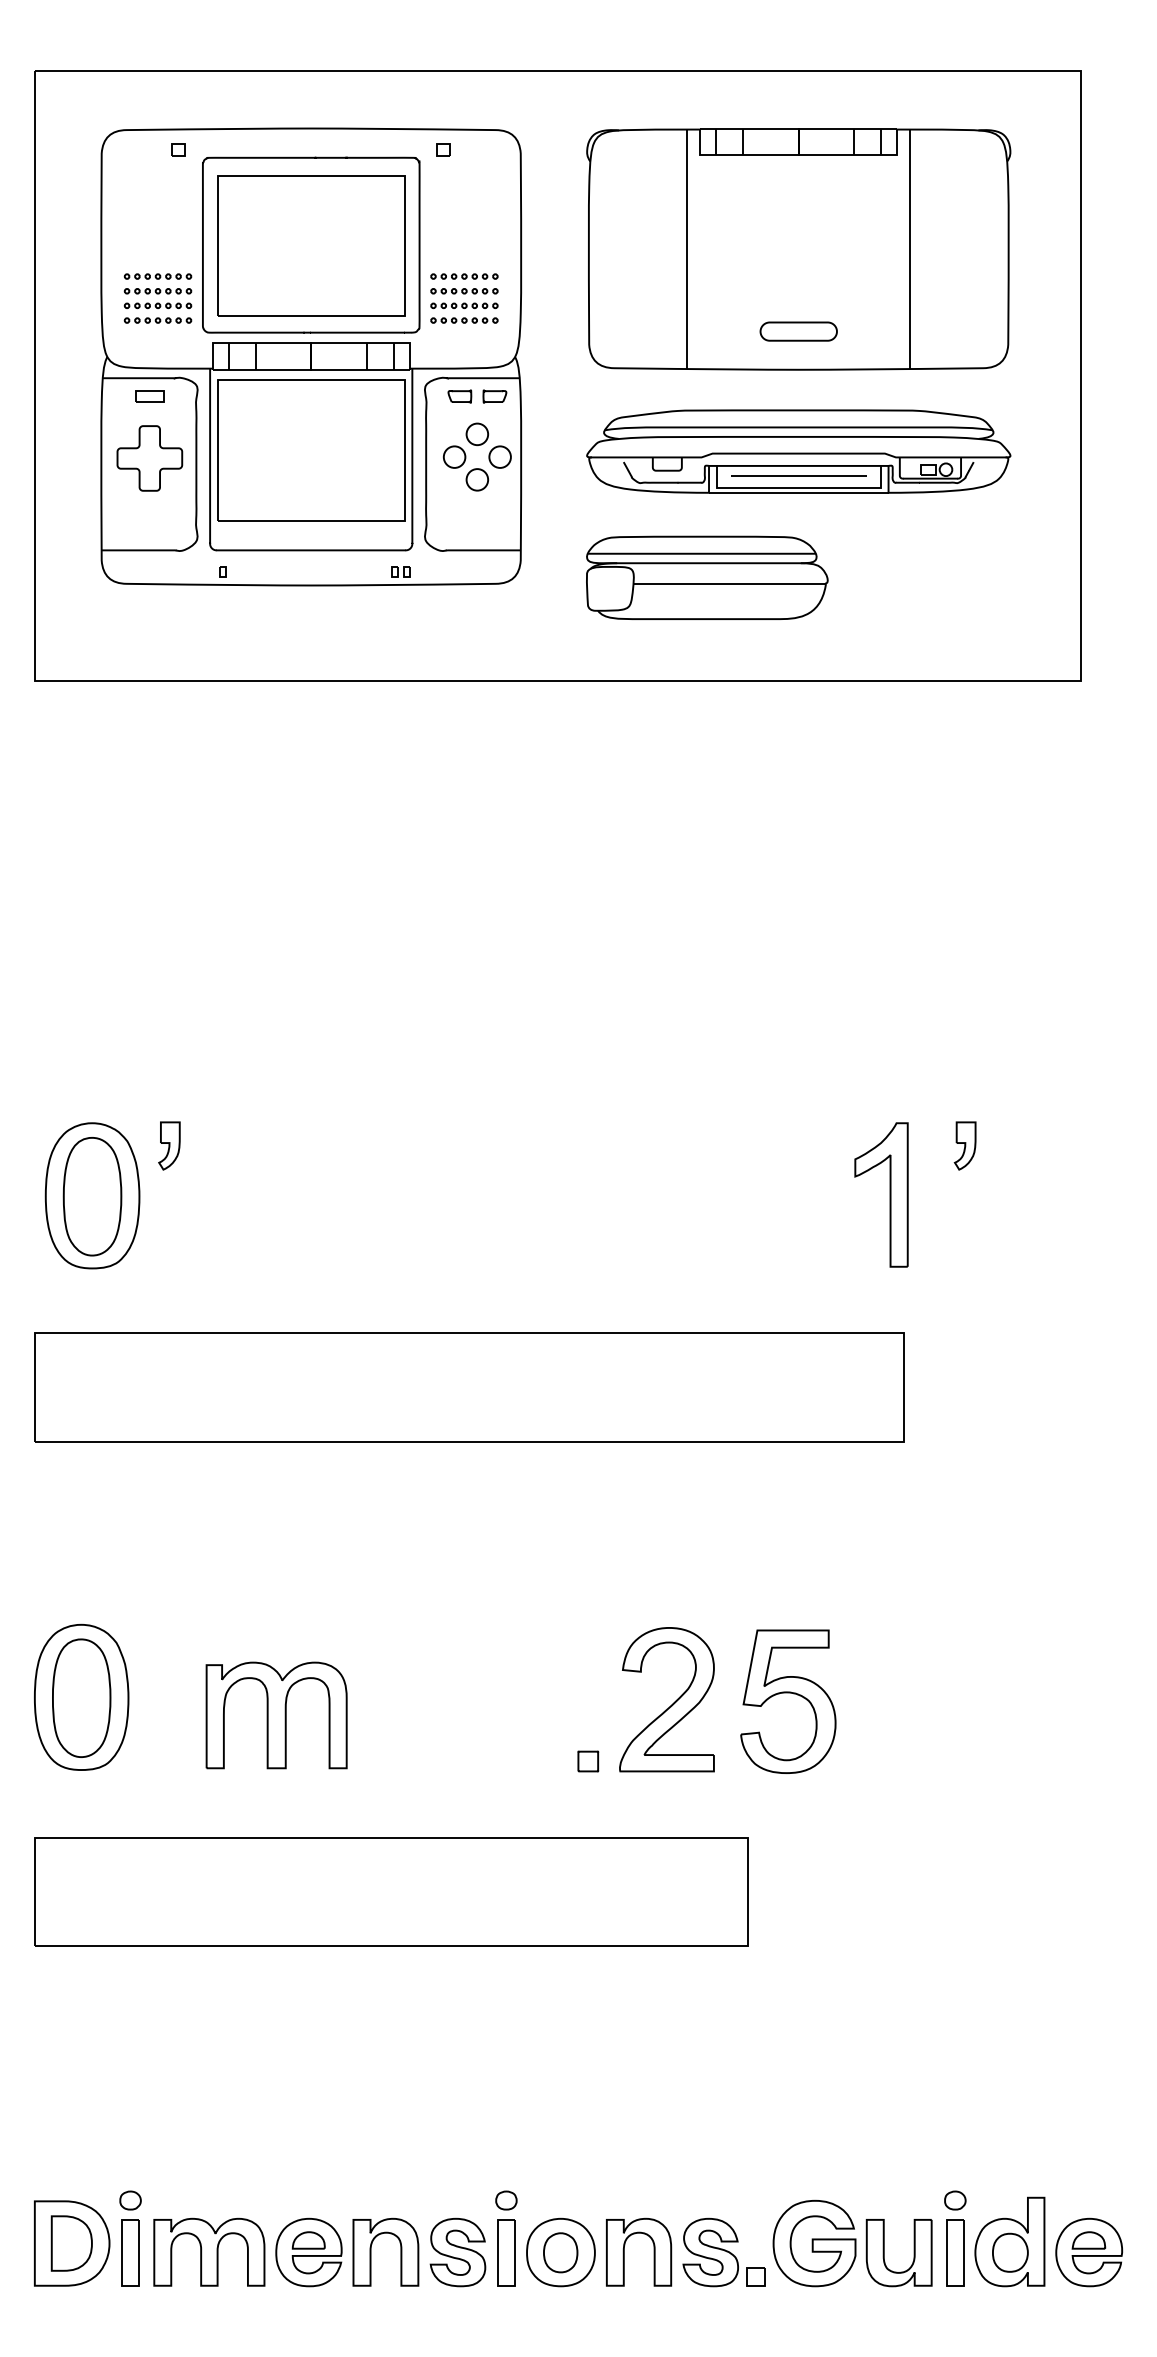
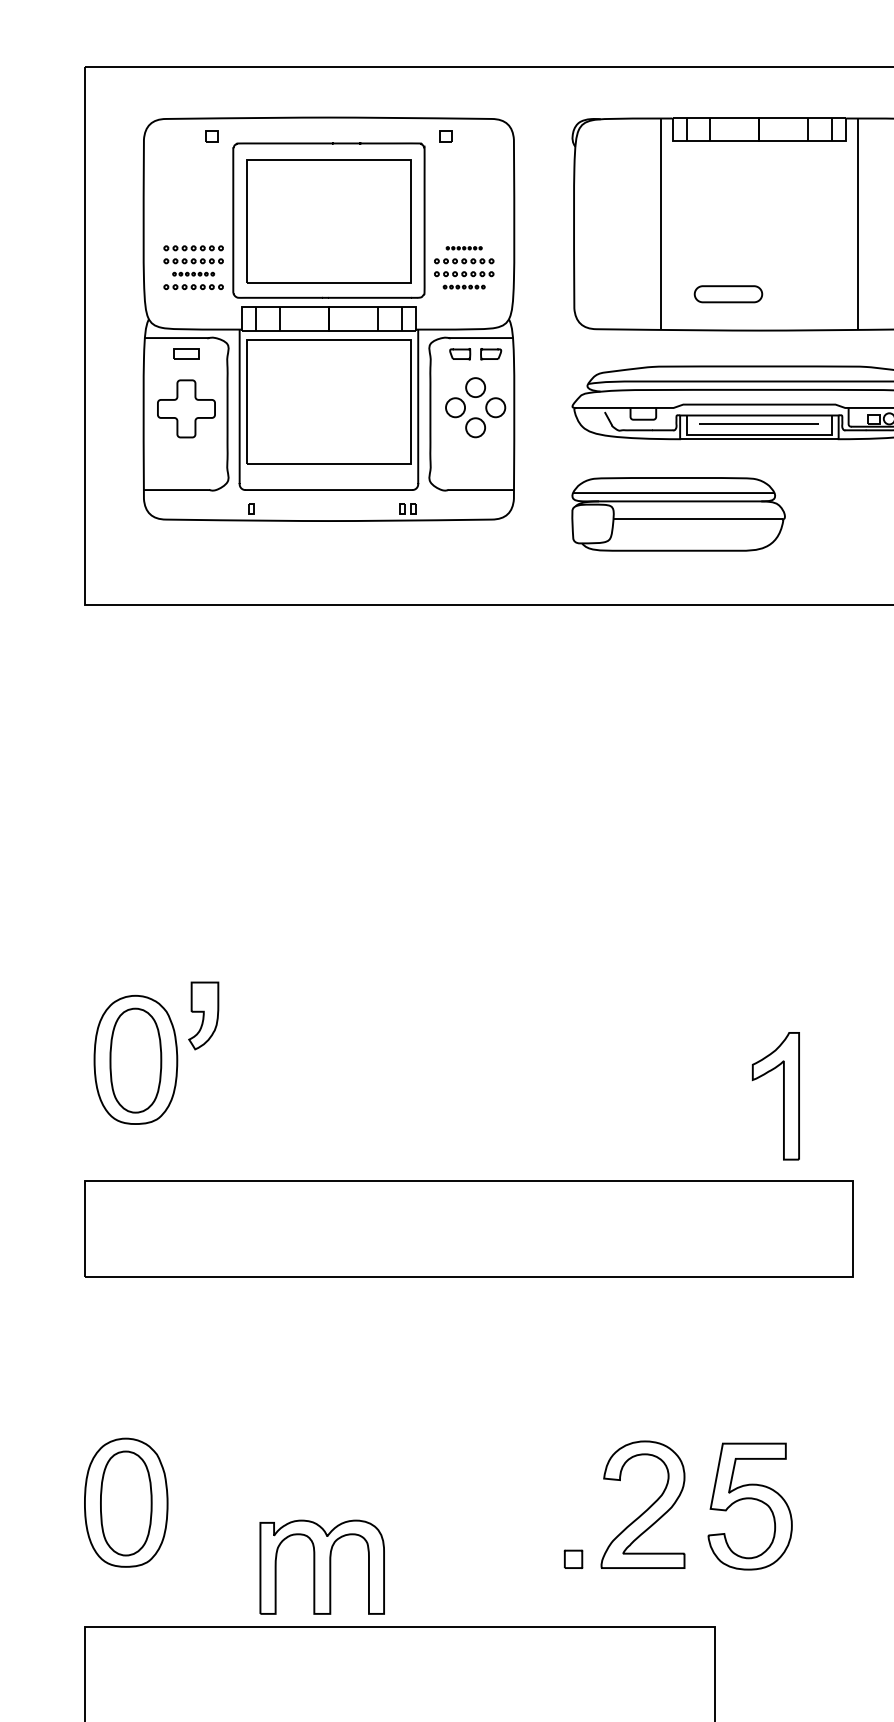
part: (464, 276) -> (464, 248), size x0.6
part: (157, 305) -> (193, 273), size x0.7
part: (464, 320) -> (464, 287), size x0.7
part: (798, 331) -> (728, 294), moved
part: (169, 1145) -> (203, 1015), size x1.6
part: (889, 1194) -> (782, 1095), moved
part: (276, 1715) -> (322, 1567), moved

